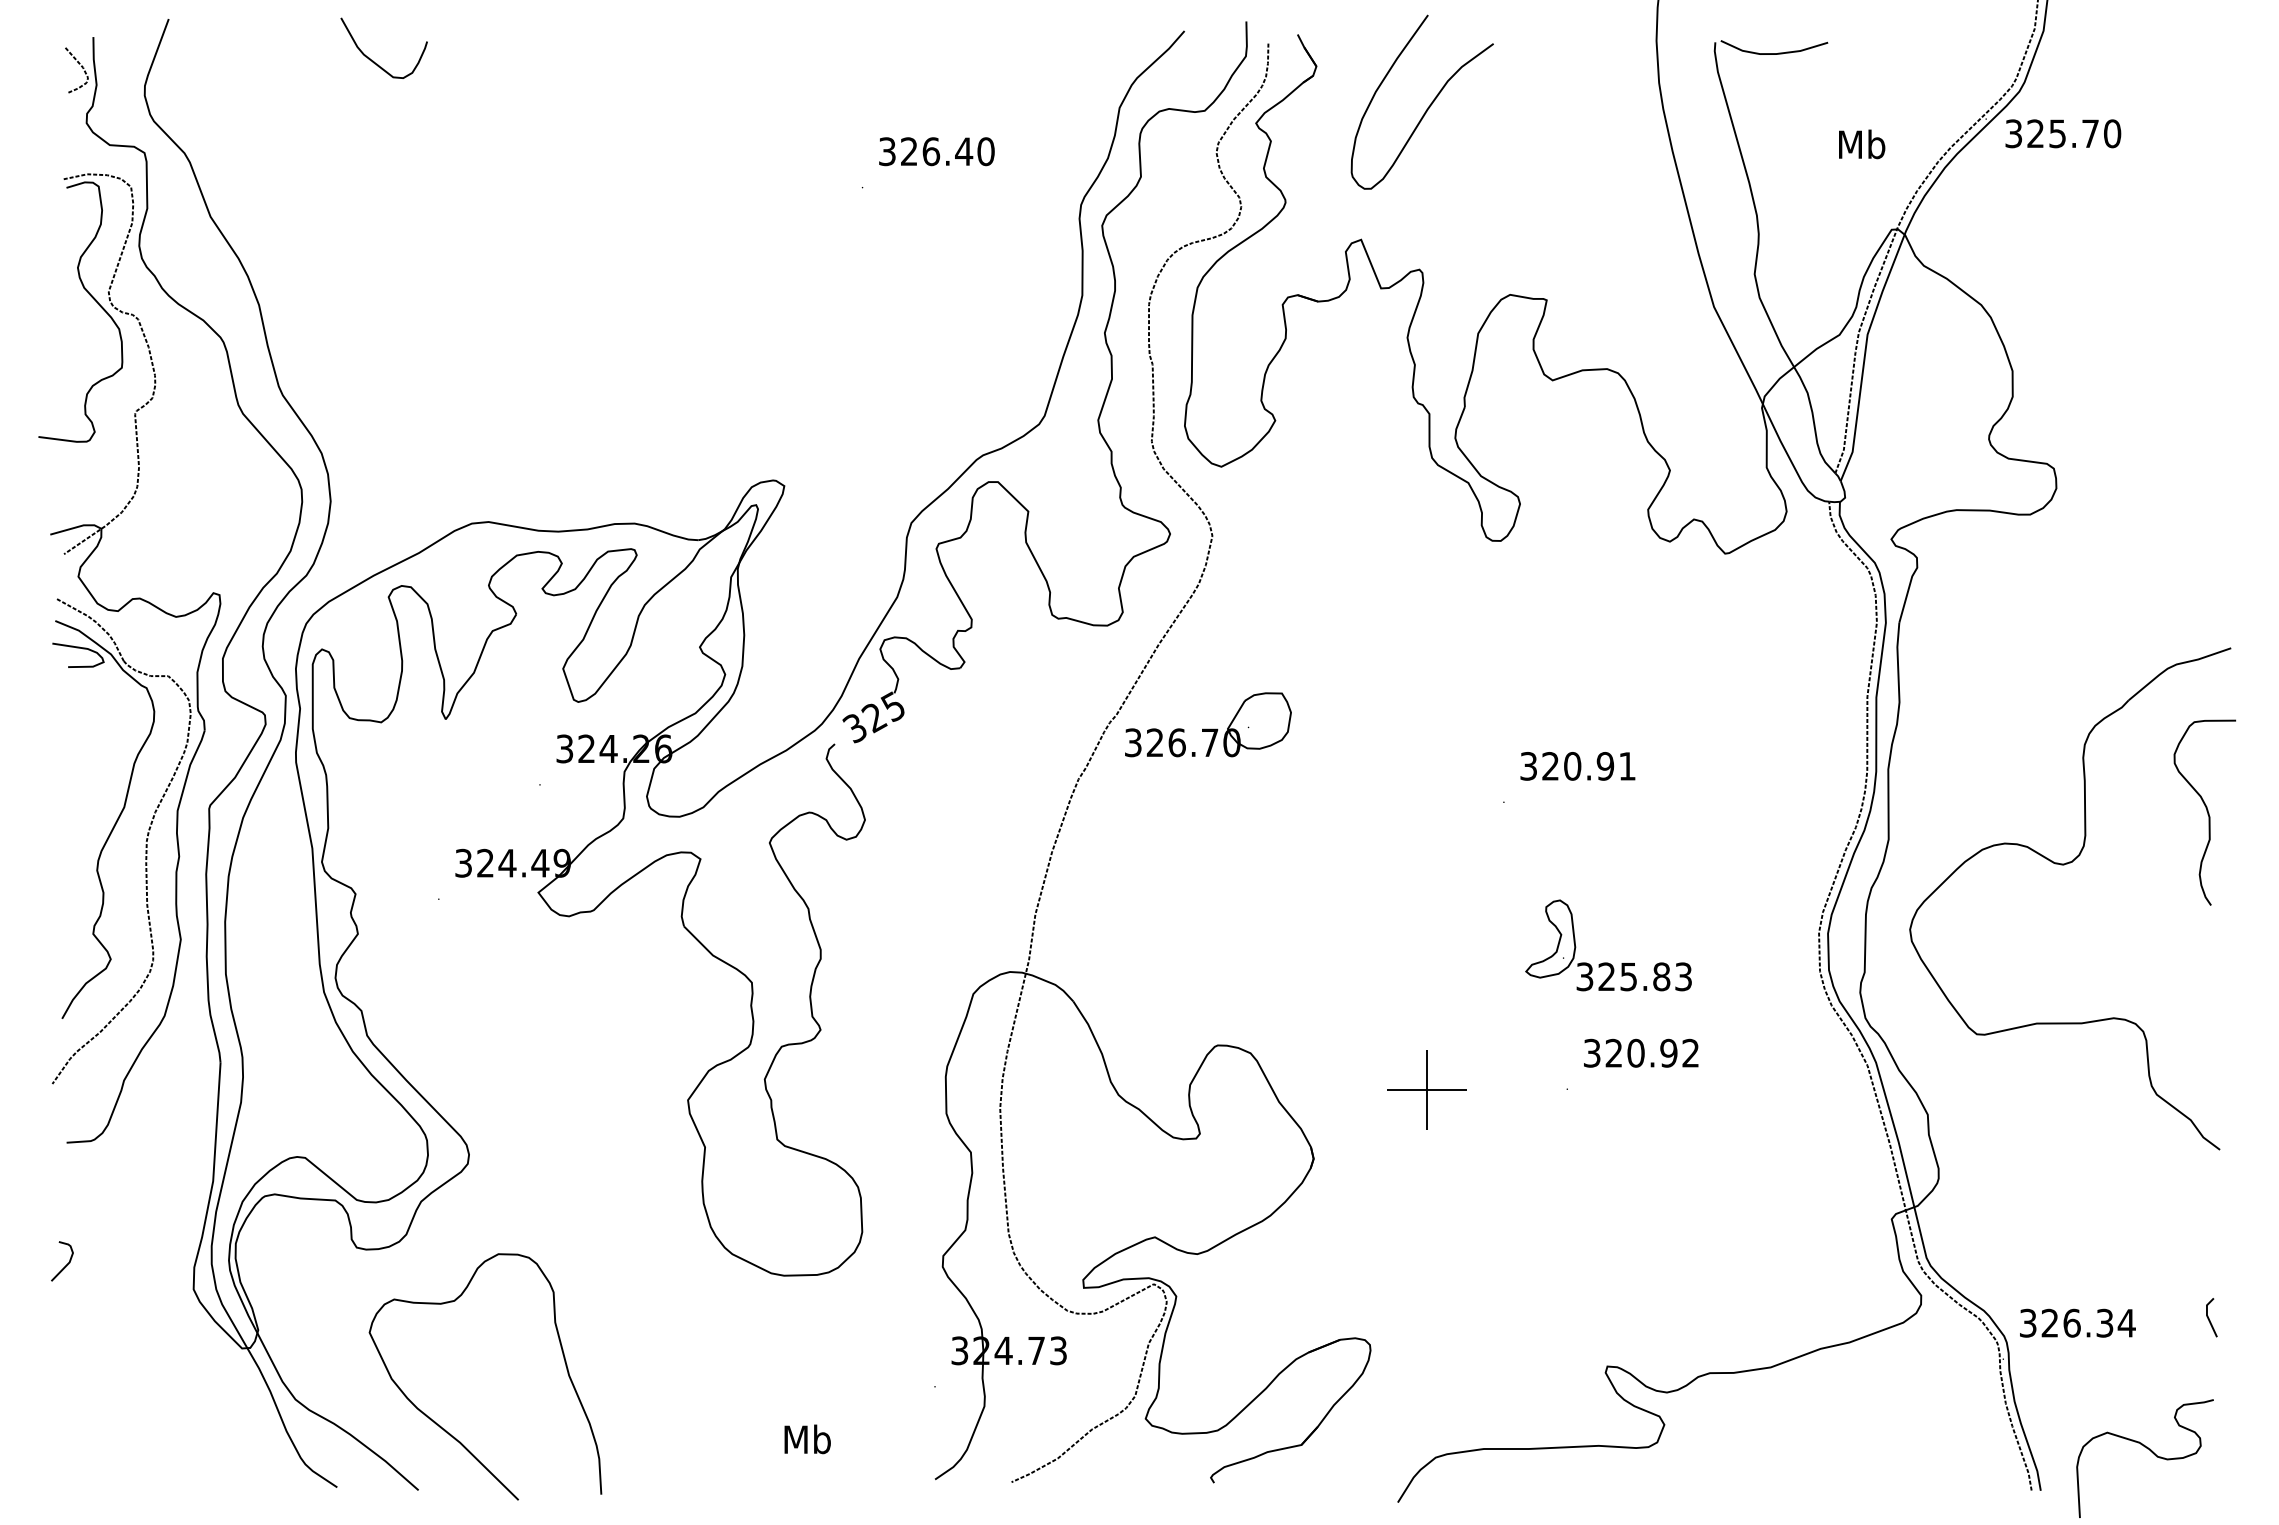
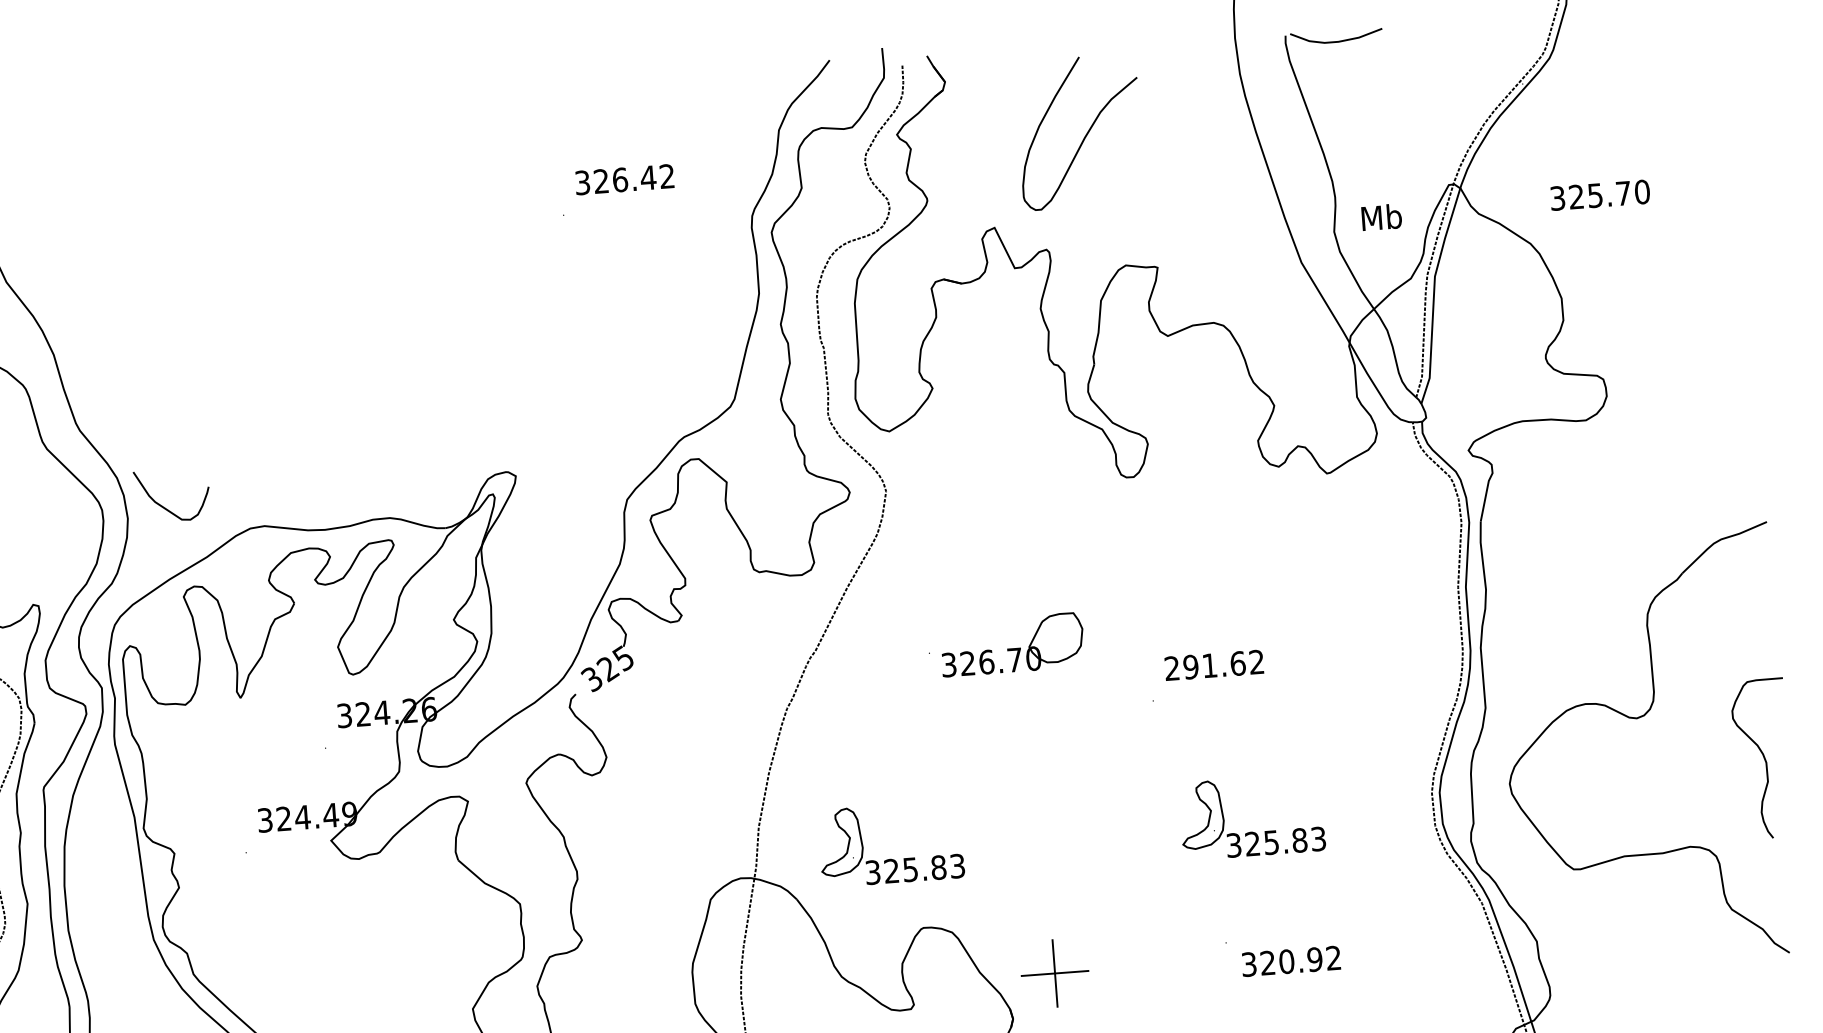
curve: (373, 60) -> (163, 506), moved
curve: (1427, 107) -> (1084, 136), moved
text: (2063, 133) -> (1600, 194), moved
text: (1862, 144) -> (1382, 217), moved
text: (985, 151) -> (666, 176), 326.40 -> 326.42
part: (1208, 724) -> (1012, 644), moved
text: (1577, 766) -> (1214, 665), 320.91 -> 291.62
curve: (2206, 811) -> (1763, 757), moved
part: (1187, 962) -> (892, 858), added
text: (1641, 1052) -> (1291, 960), moved
part: (1426, 1089) -> (1054, 973), moved

